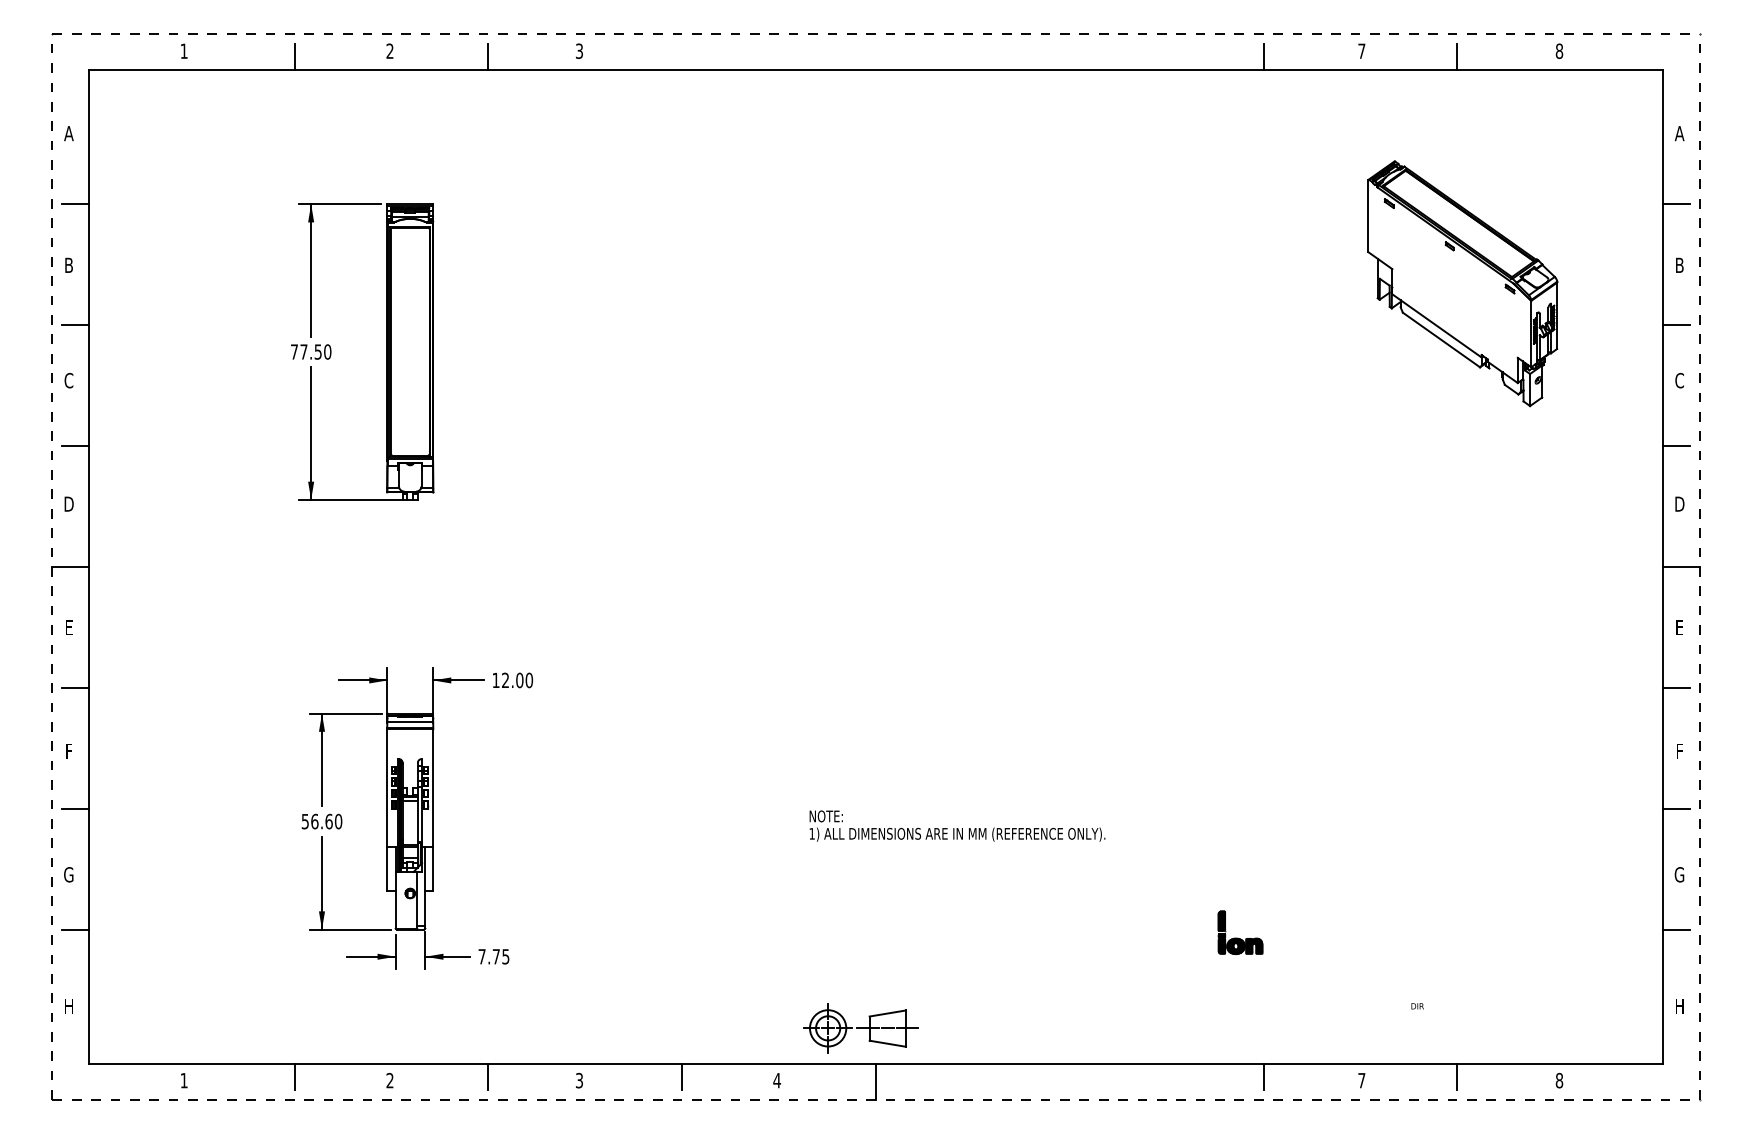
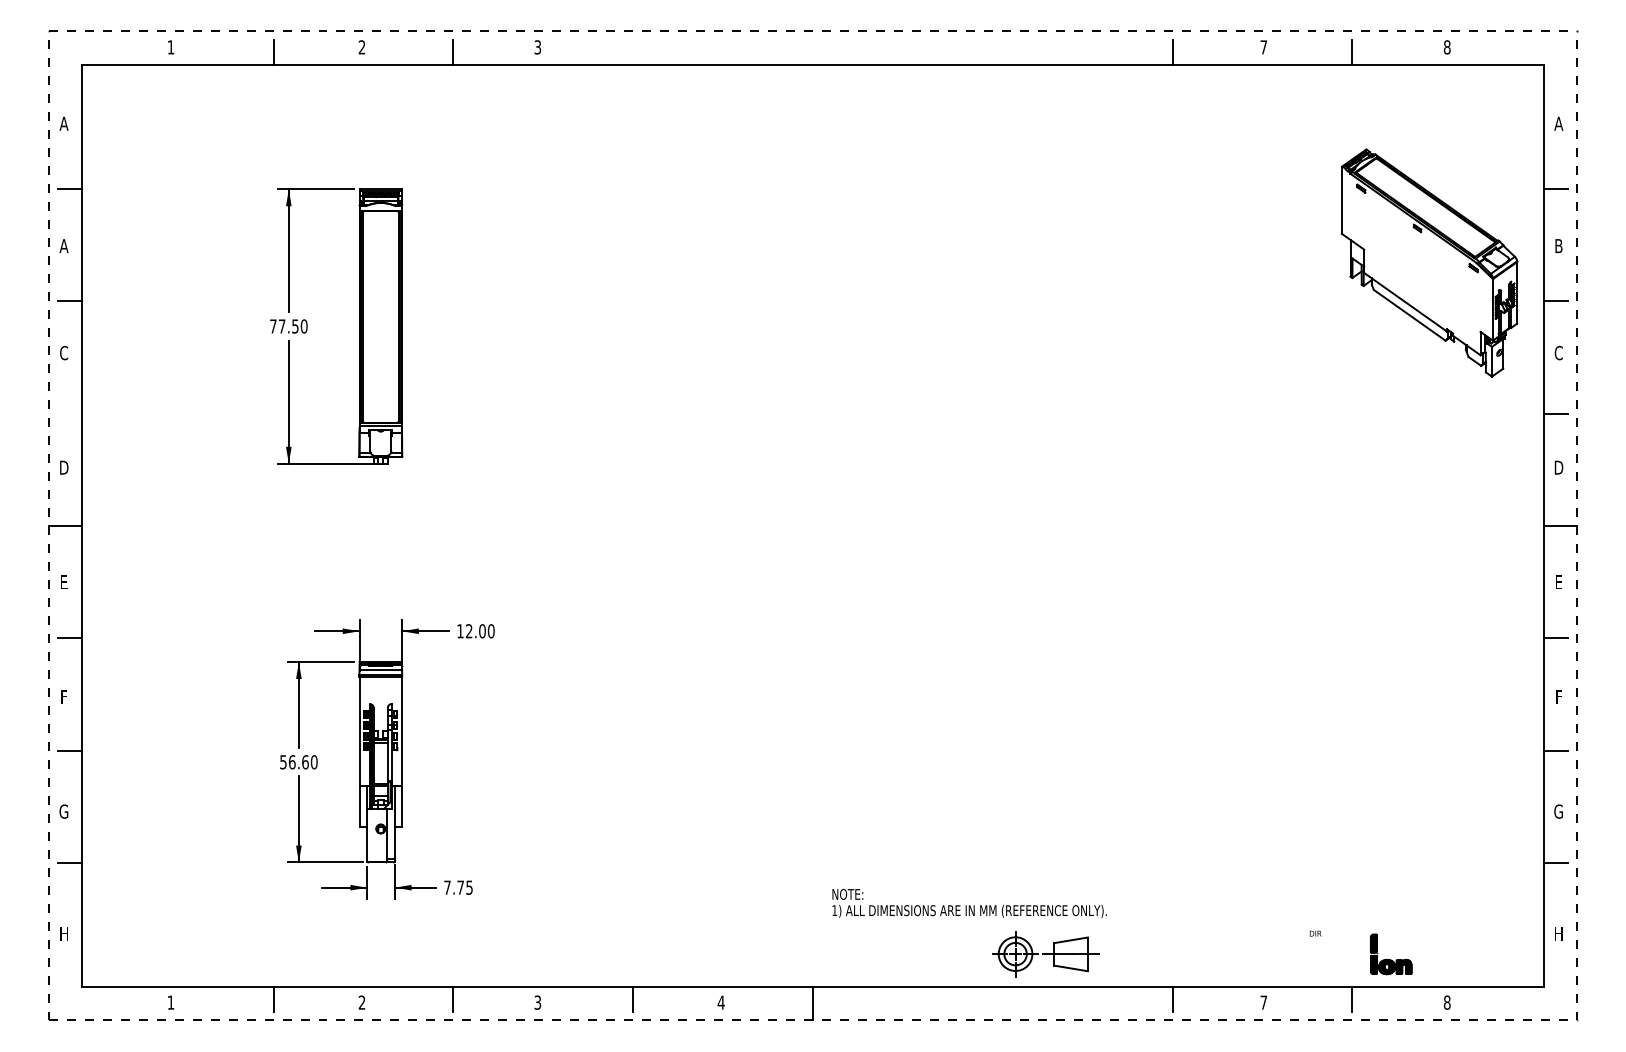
text: (68, 265) -> (63, 246), B -> A
part: (1462, 283) -> (1429, 262), moved
line: (74, 445) -> (69, 413), removed
text: (957, 826) -> (969, 903), moved
part: (1240, 932) -> (1391, 954), moved
part: (860, 1028) -> (1045, 954), moved

